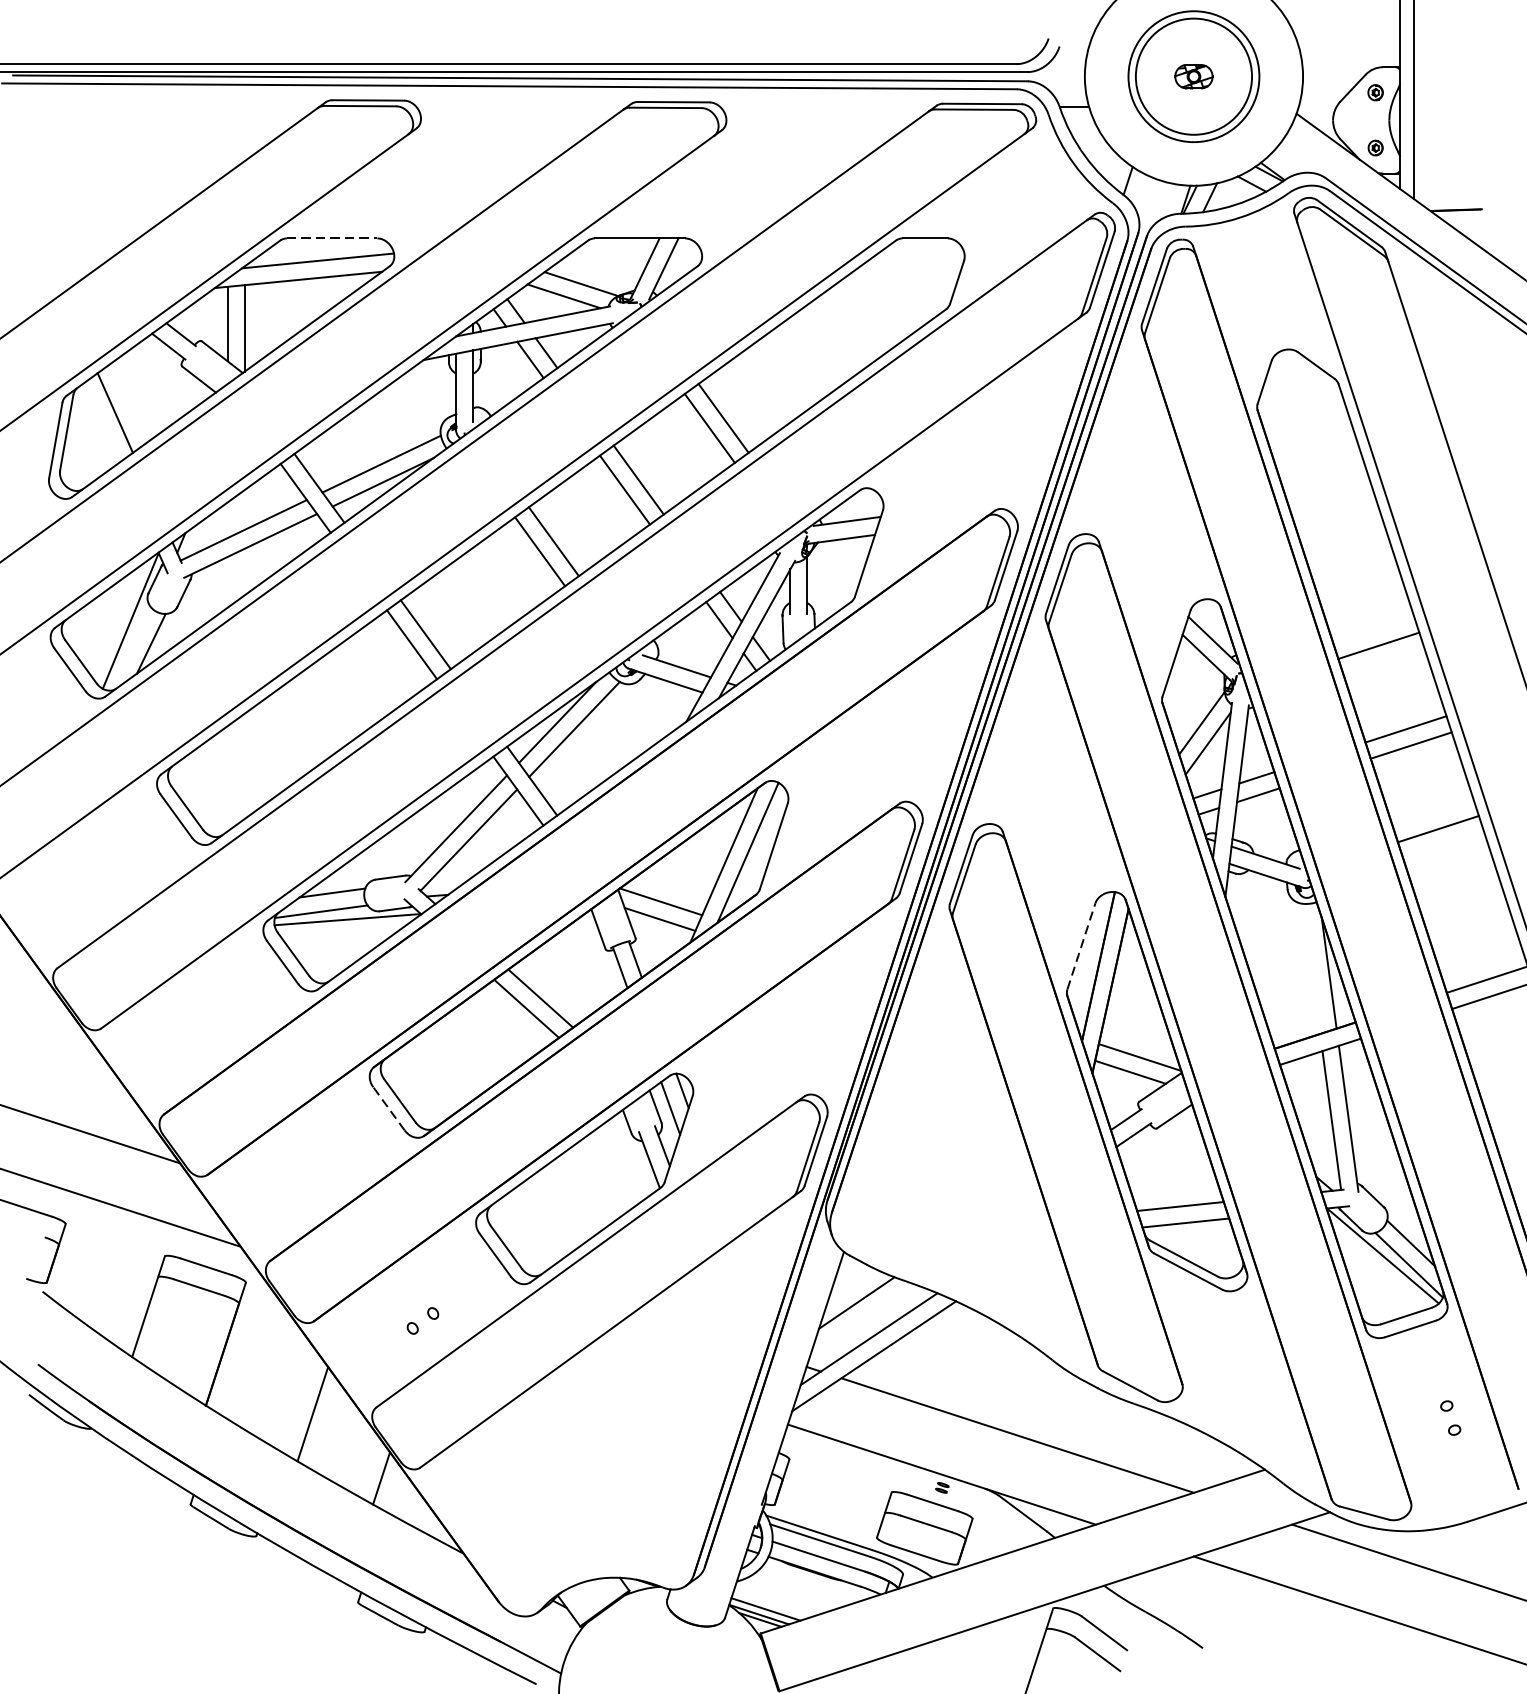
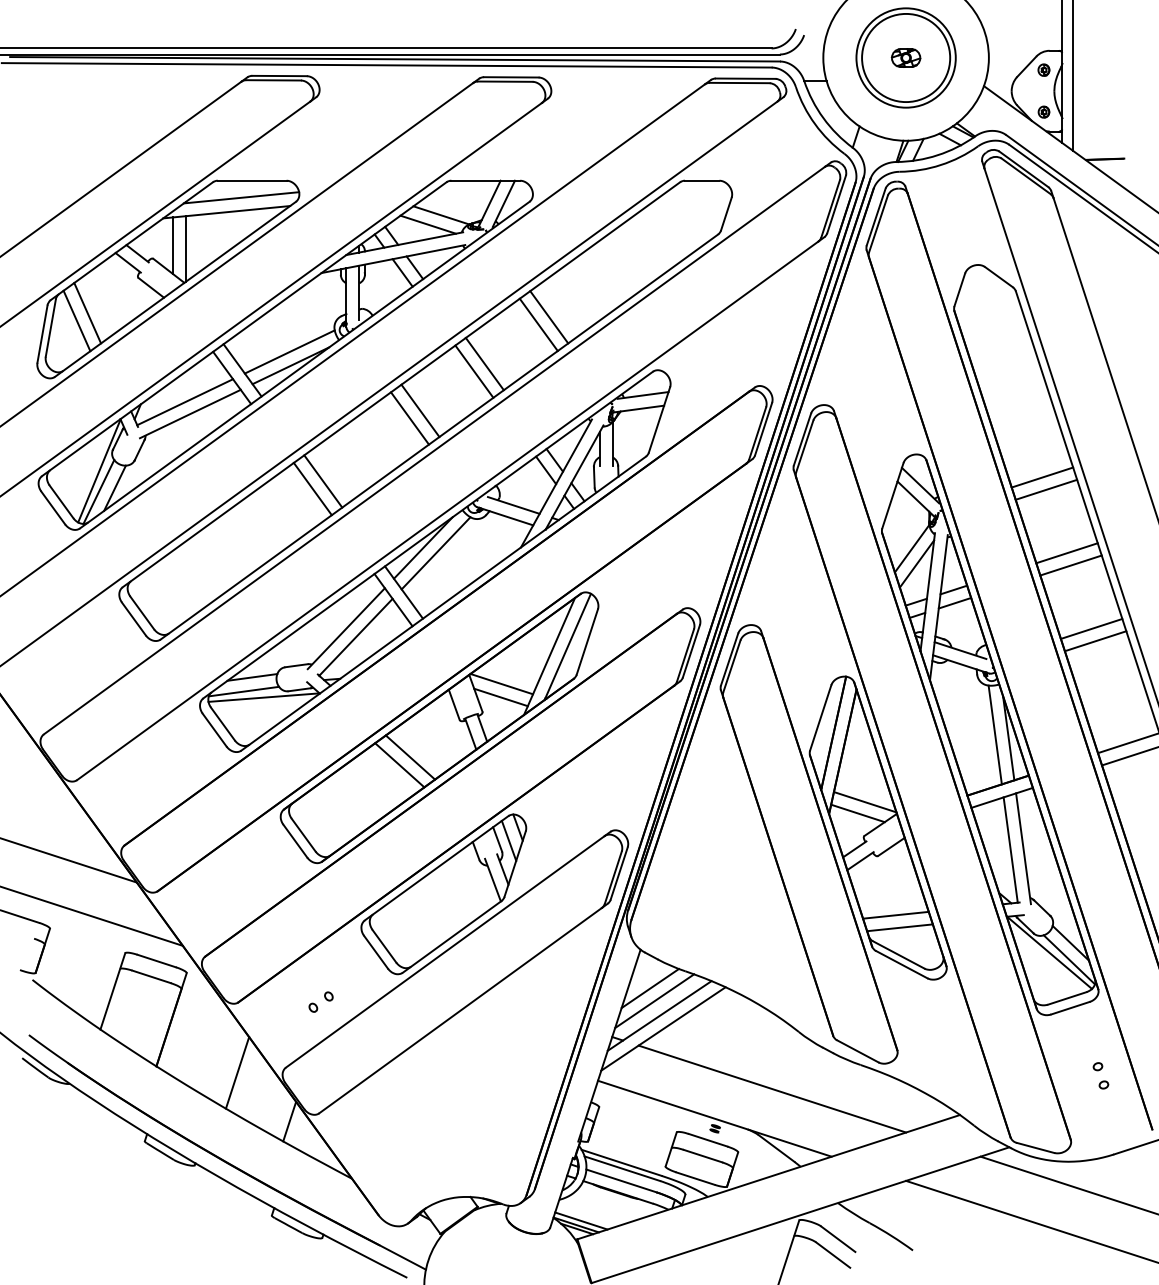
line: (332, 238) -> (252, 180), dashed -> solid
line: (100, 422) -> (76, 320), added
line: (1373, 629) -> (1042, 477), added
line: (129, 647) -> (98, 491), added
line: (1443, 845) -> (1095, 641), added
line: (1081, 945) -> (820, 717), dashed -> solid
line: (1310, 968) -> (994, 734), added
line: (389, 1107) -> (295, 840), dashed -> solid
line: (862, 1320) -> (654, 1001), added

